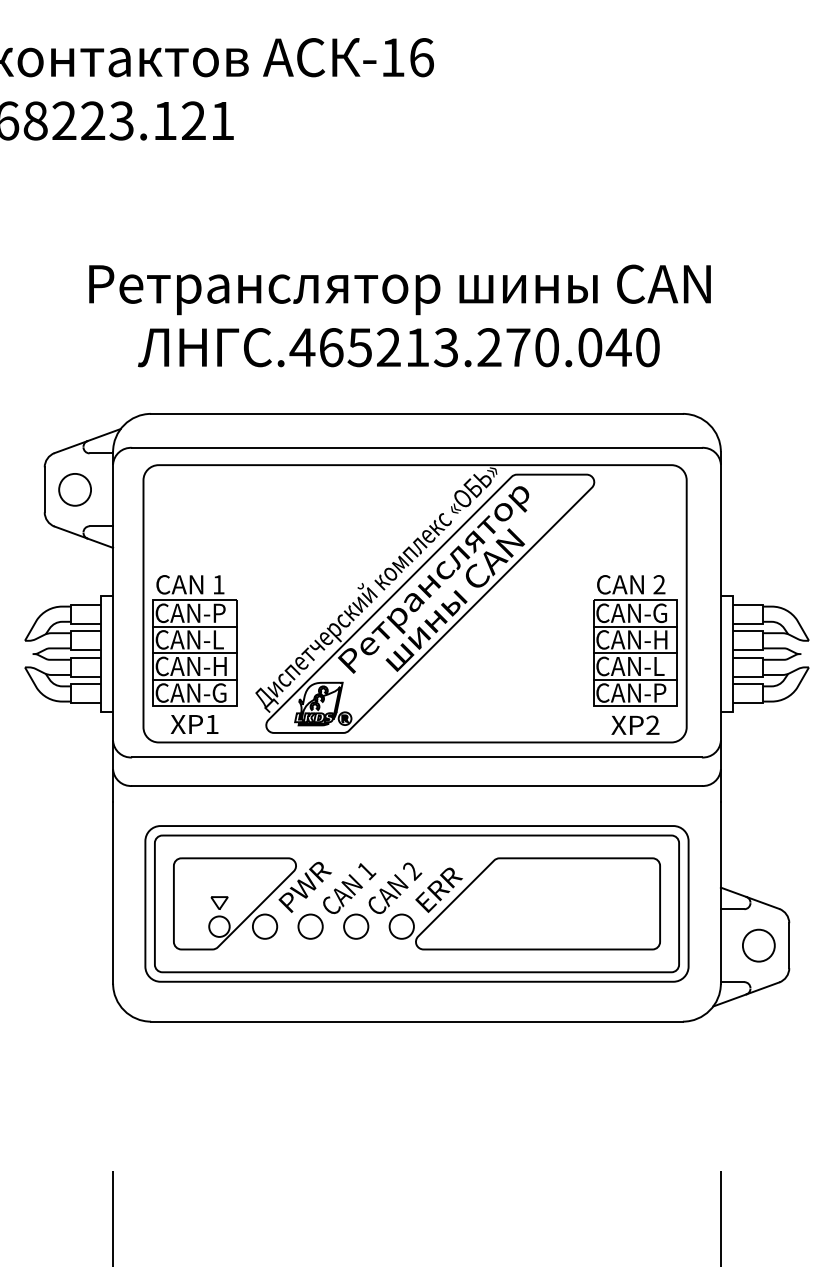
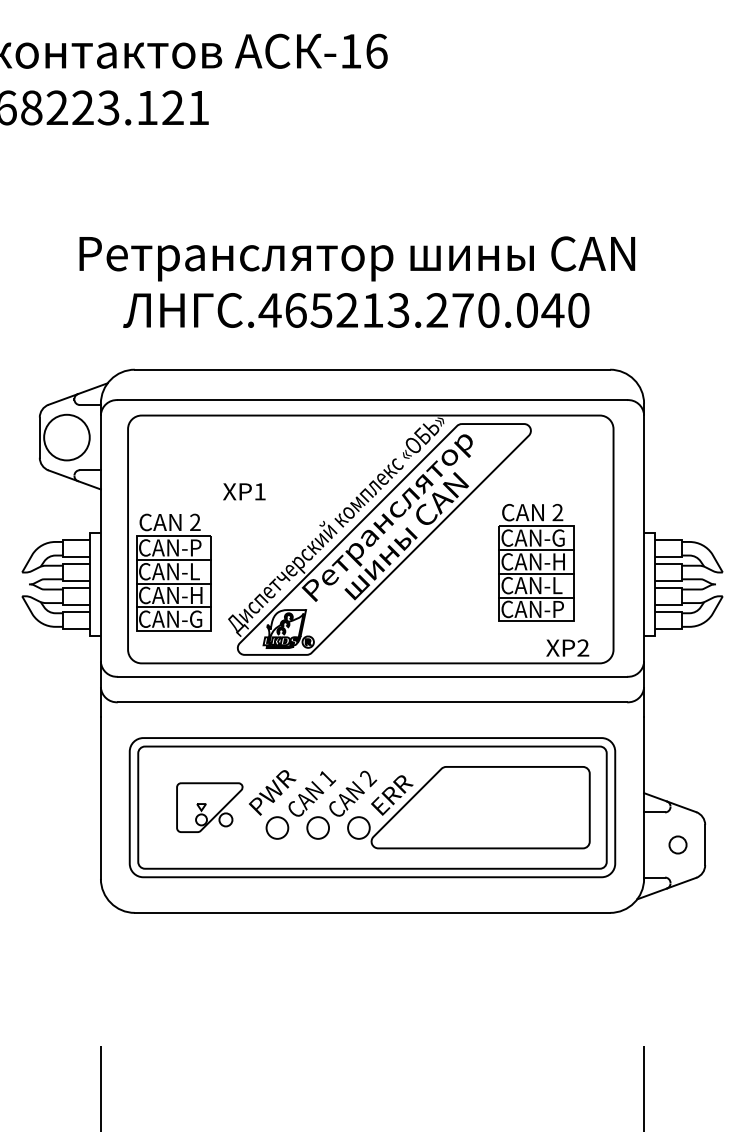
circle: (75, 489) -> (67, 437), size x1.6
text: (218, 584) -> (195, 522), 1 -> 2
part: (635, 640) -> (536, 562), moved
text: (194, 724) -> (244, 491), moved
part: (234, 903) -> (209, 807), size x0.6
circle: (758, 945) -> (677, 844), size x0.6

